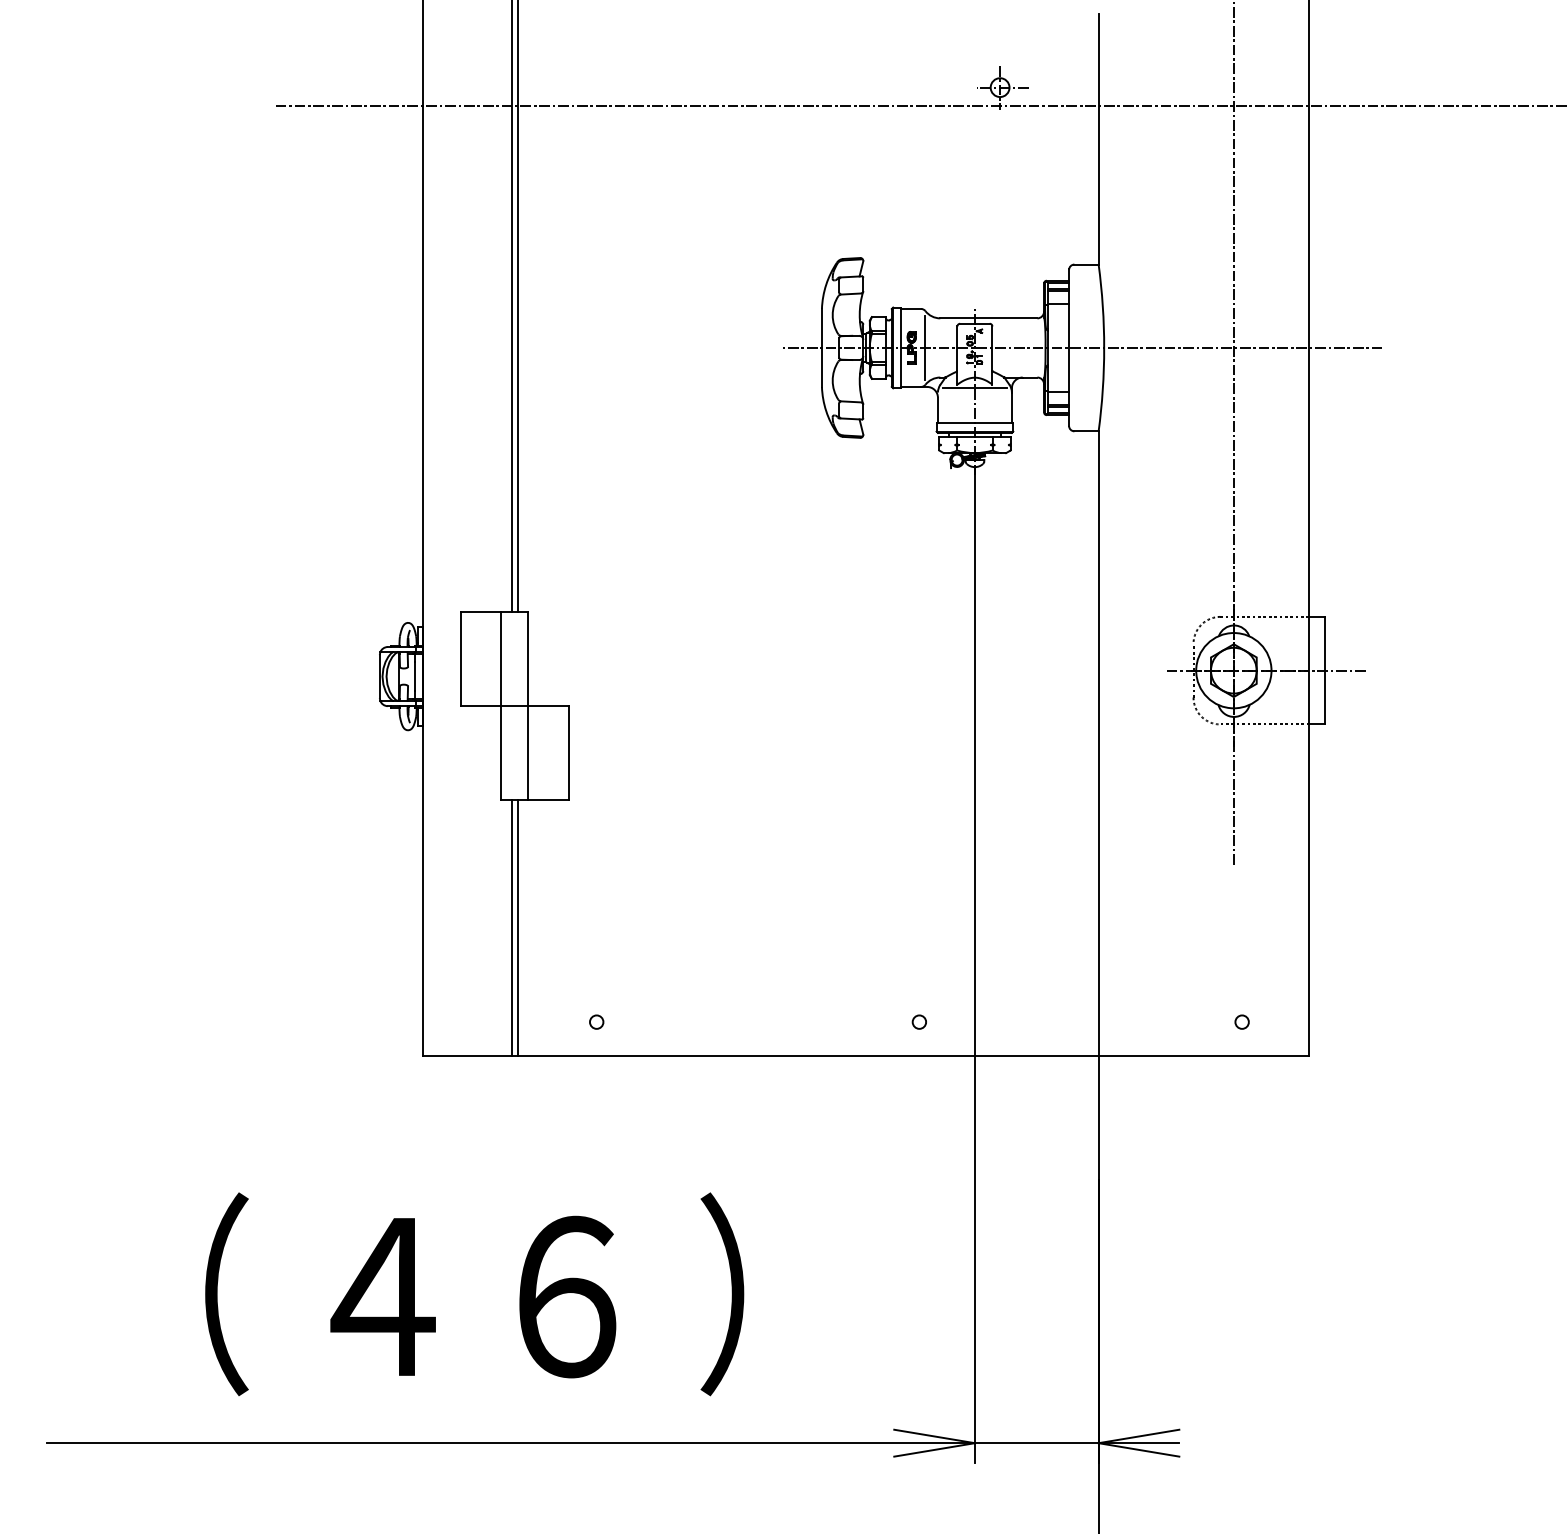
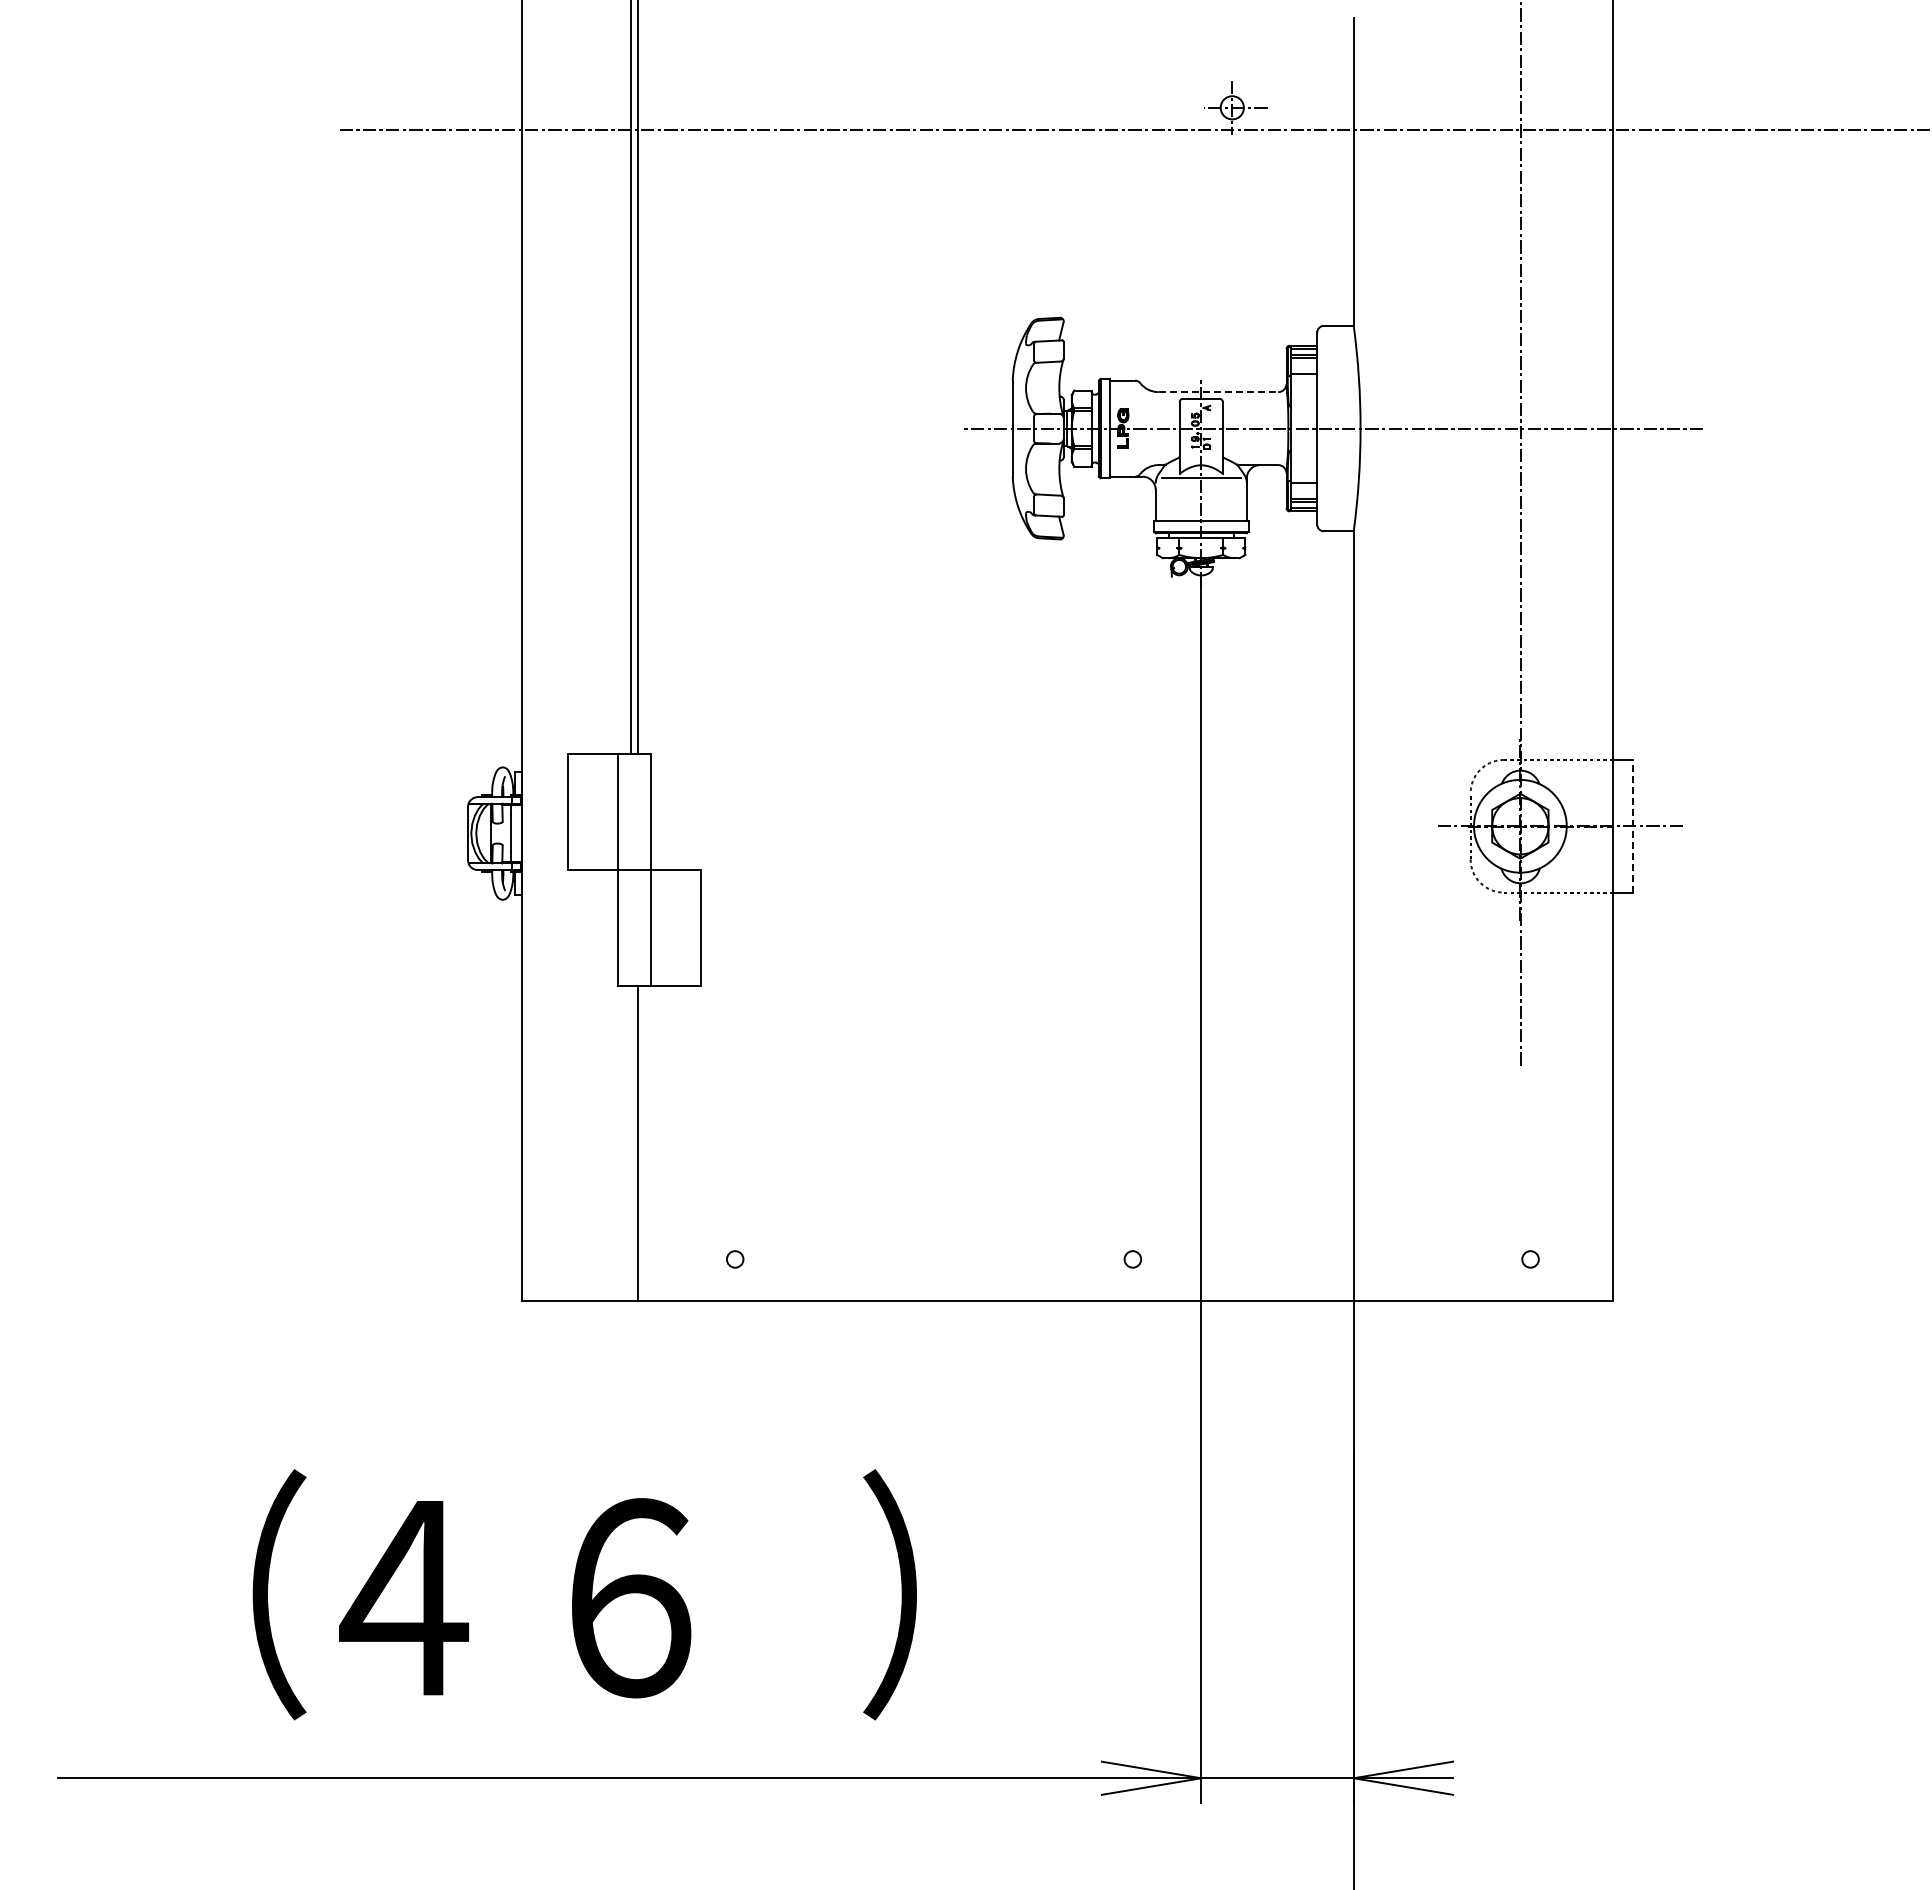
line: (988, 318) -> (1218, 392), solid -> dashed
line: (925, 347) -> (1140, 428), removed
line: (1325, 670) -> (1633, 825), solid -> dashed
line: (511, 928) -> (630, 1143), removed
text: (473, 1297) -> (515, 1598), moved

